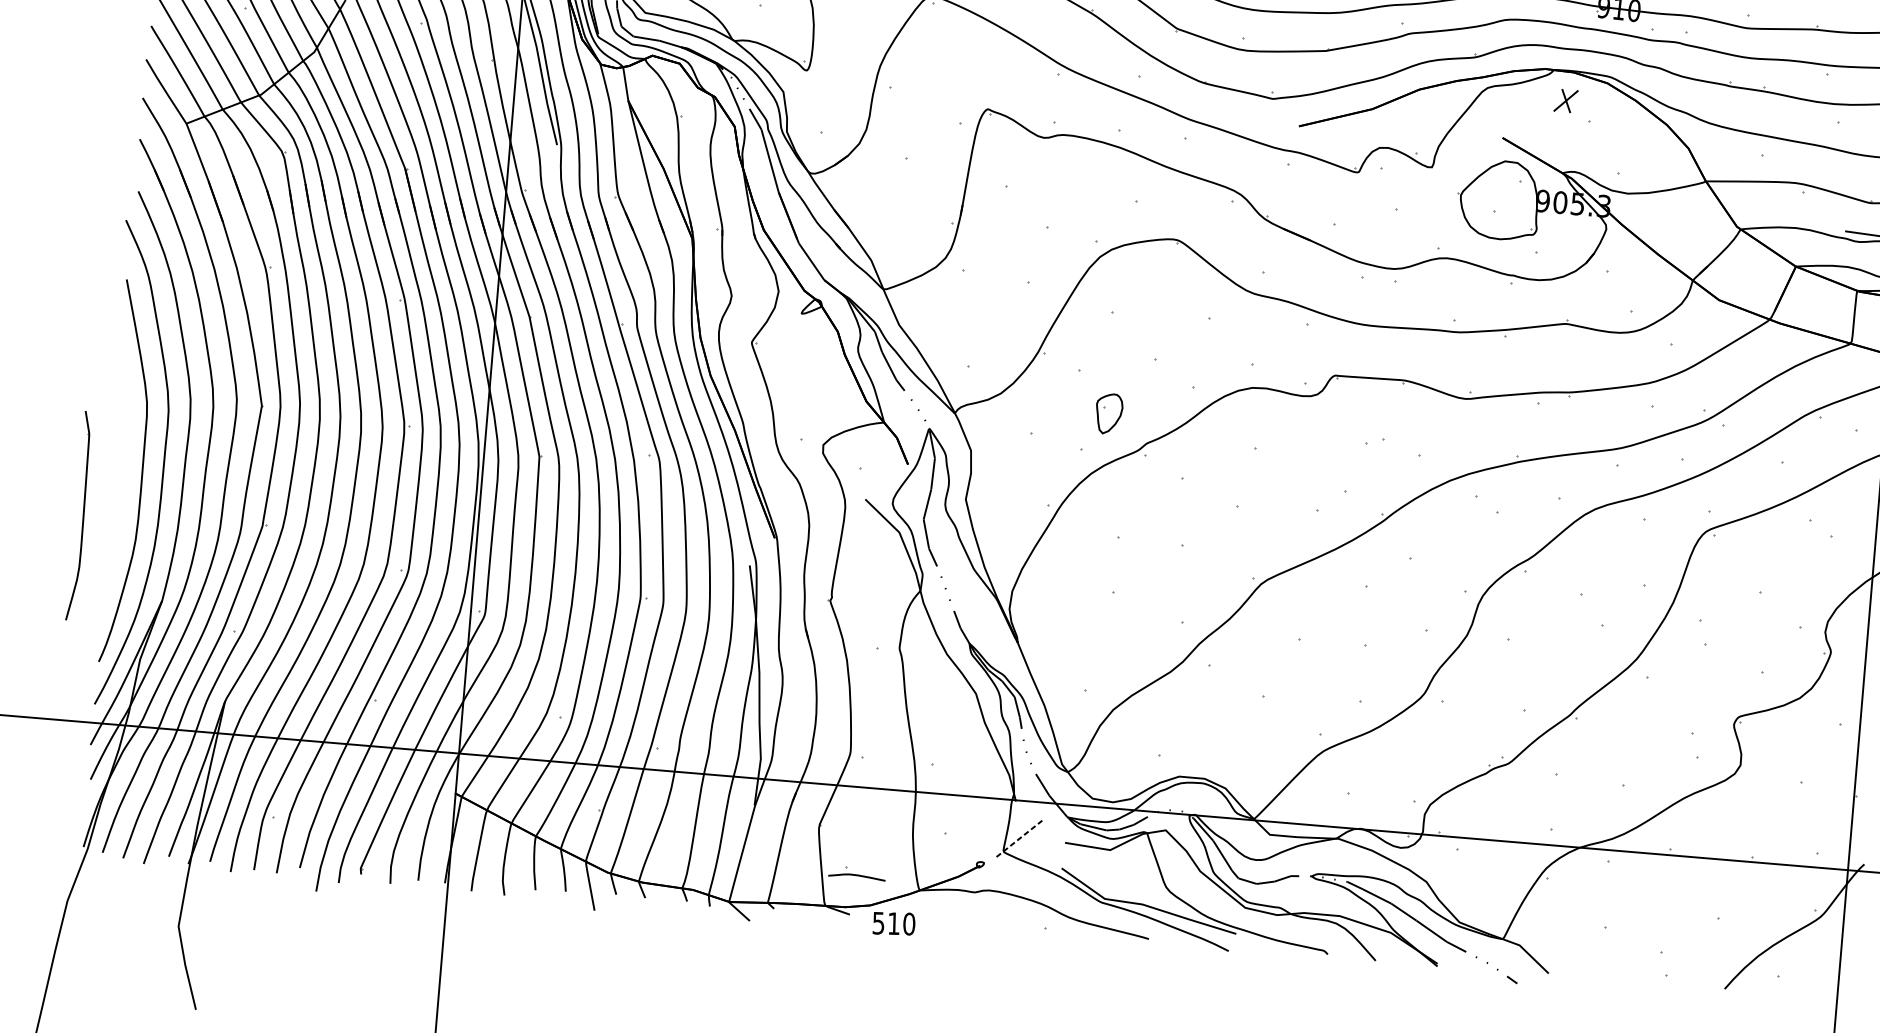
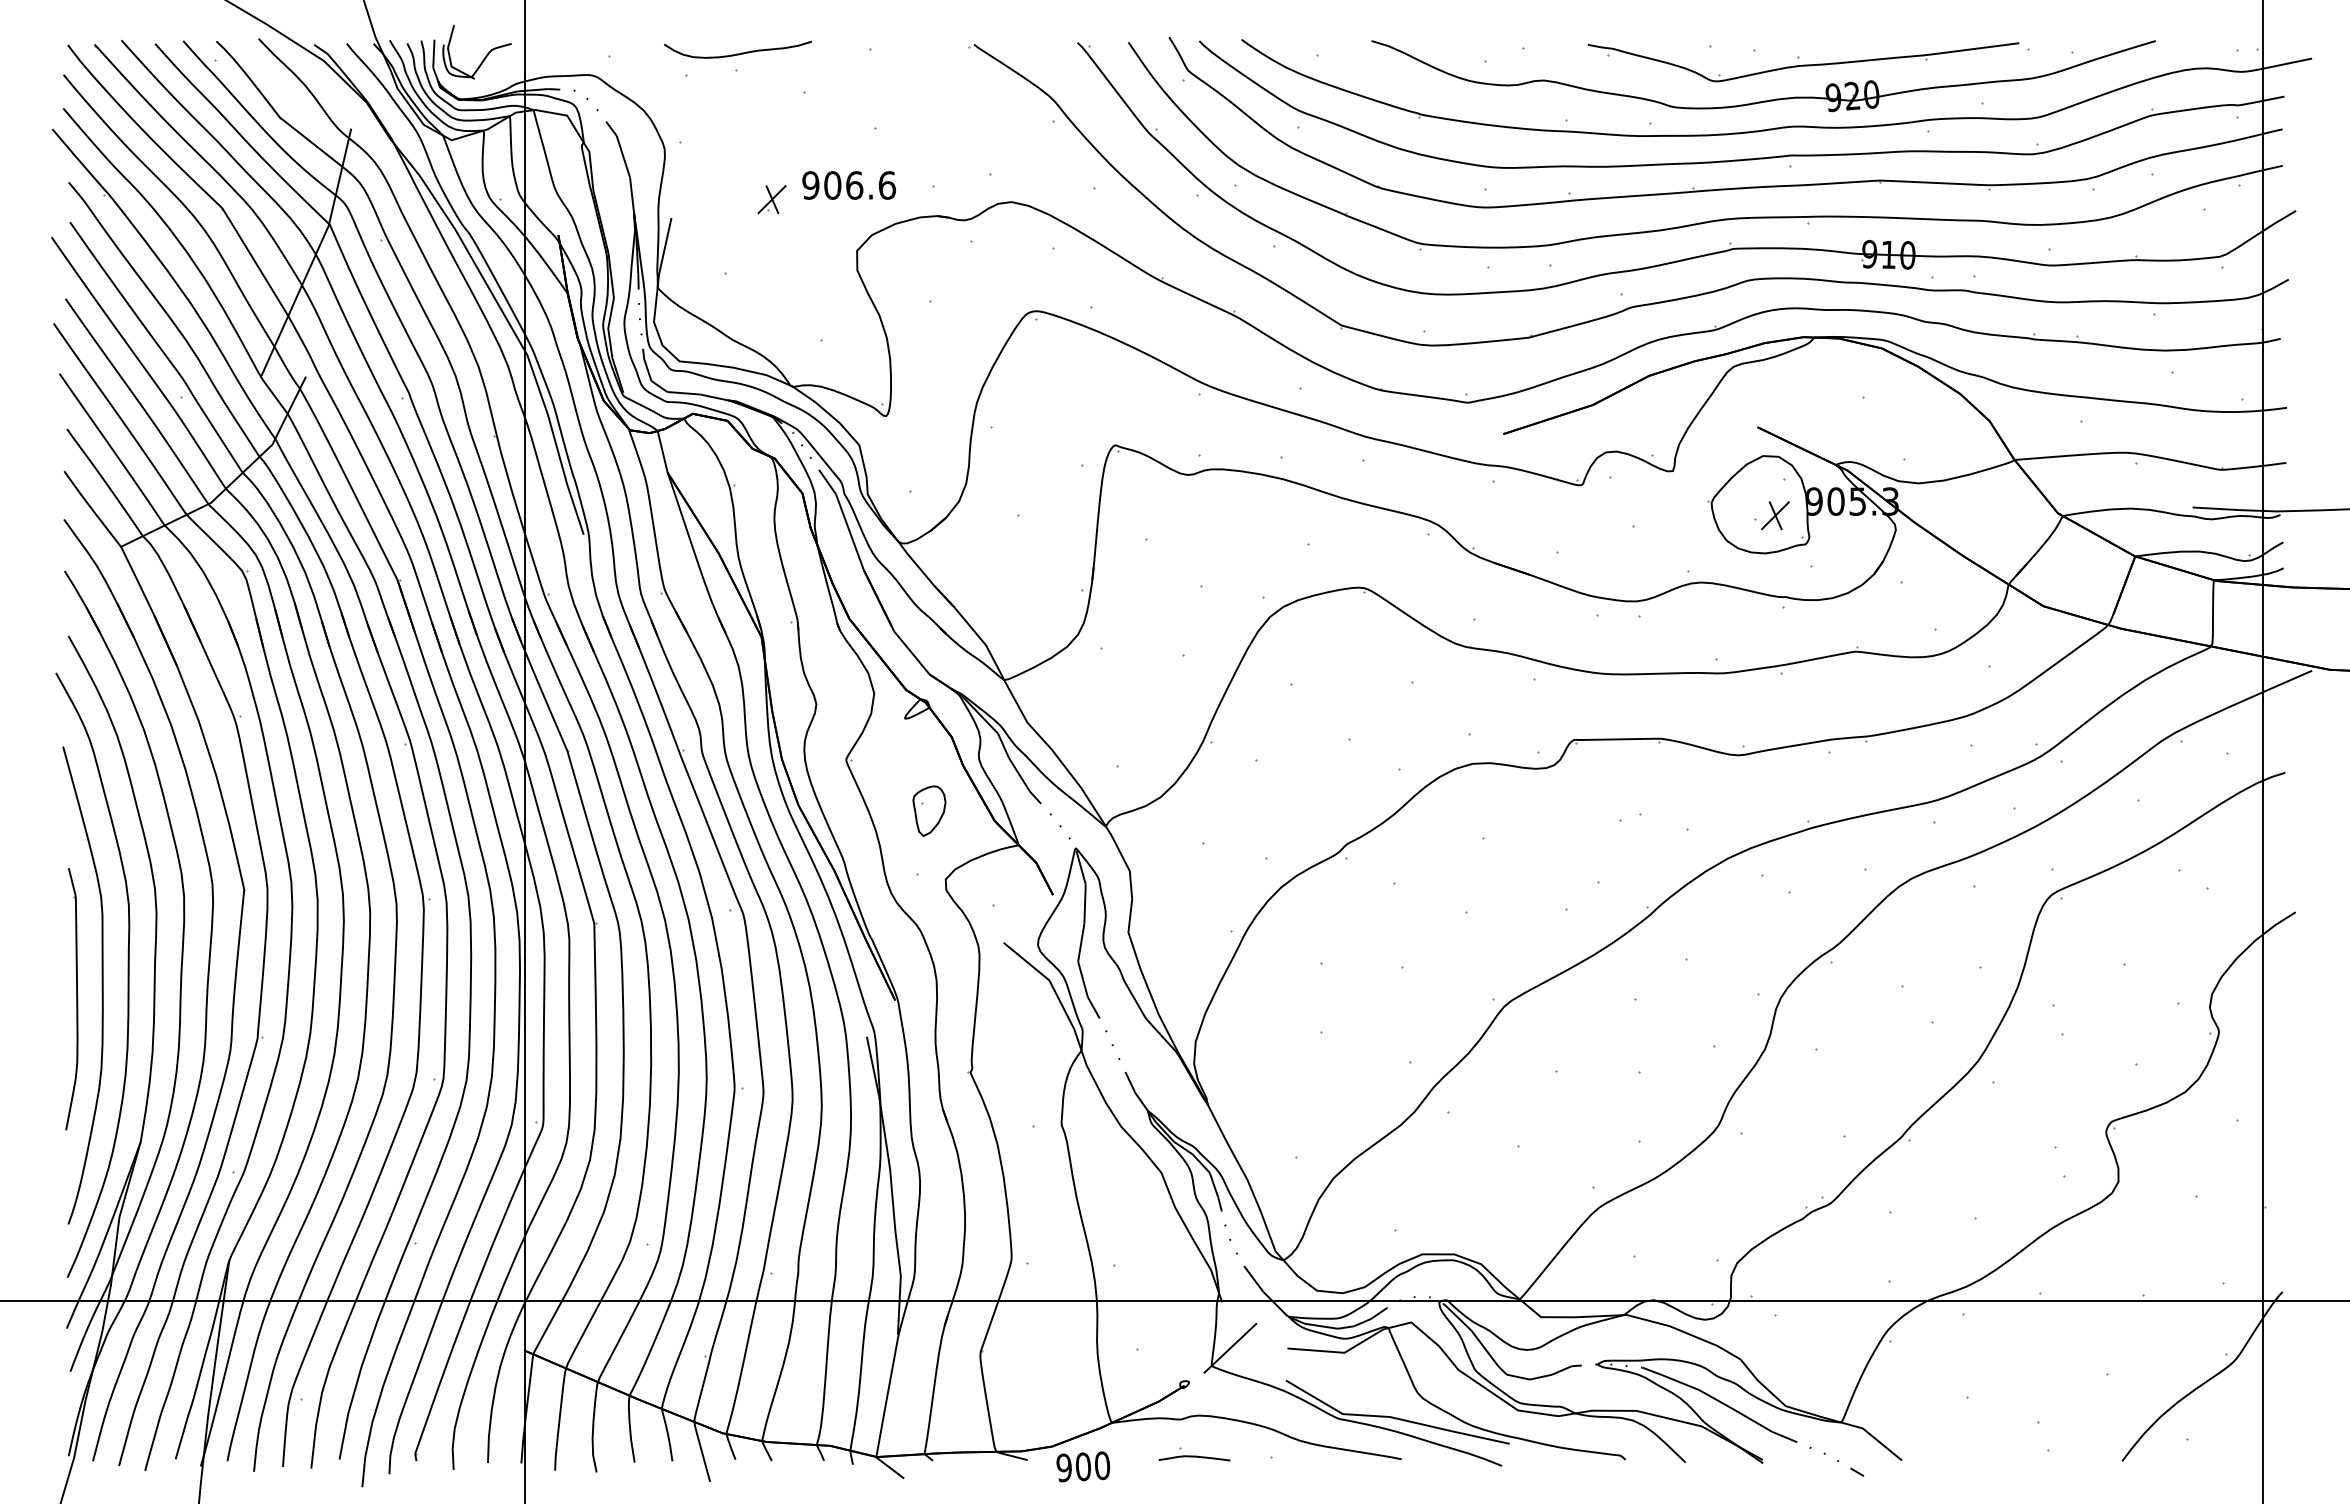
part: (1566, 100) -> (1775, 515), moved
part: (1109, 413) -> (929, 810), moved
part: (78, 516) -> (71, 999), moved
line: (1019, 838) -> (1230, 1347), dashed -> solid
part: (857, 873) -> (1194, 1454), moved
text: (886, 923) -> (1073, 1467), 510 -> 900

